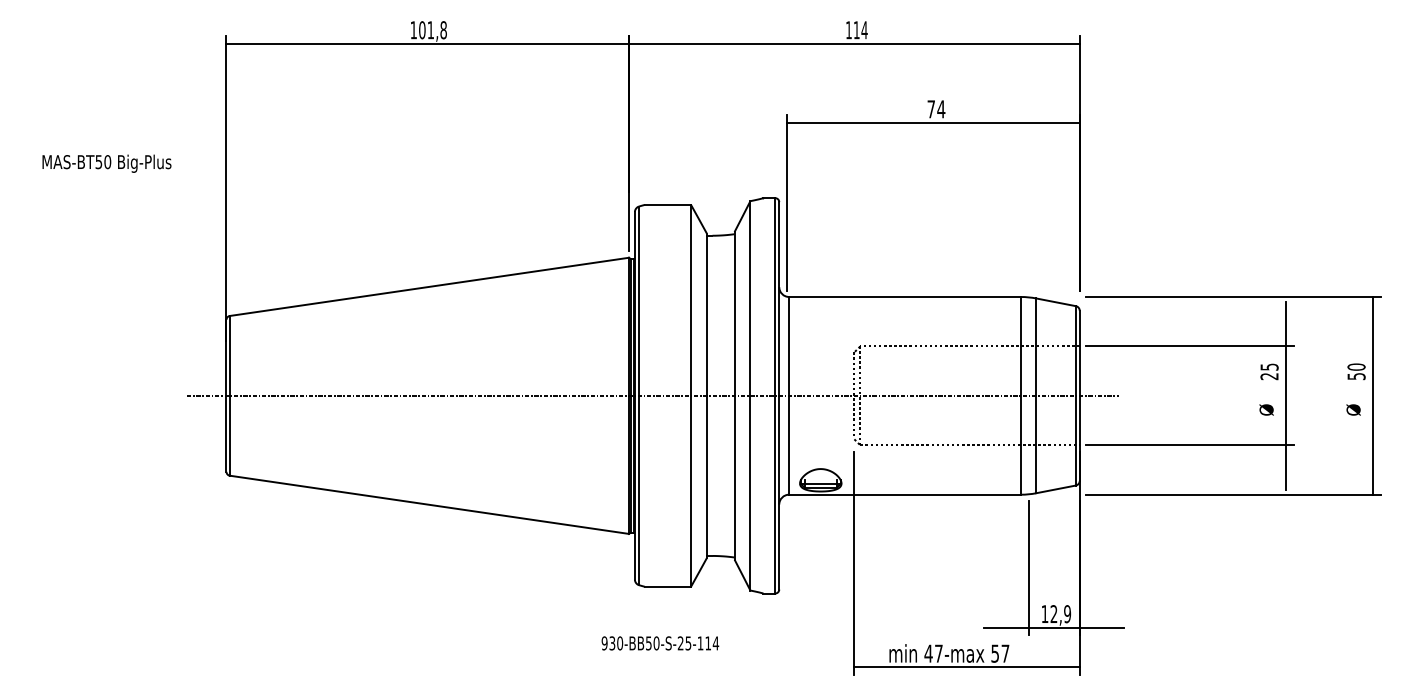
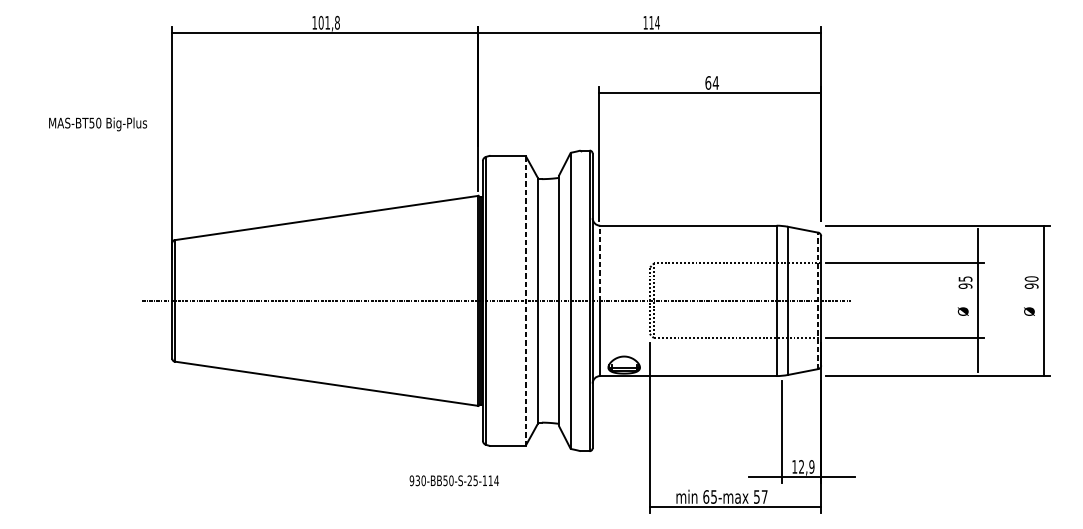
text: (931, 109) -> (708, 83), 74 -> 64
text: (106, 163) -> (97, 124), moved
line: (789, 345) -> (600, 262), solid -> dashed
text: (1269, 376) -> (965, 286), 25 -> 95
text: (1356, 376) -> (1031, 286), 50 -> 90
line: (691, 395) -> (525, 300), solid -> dashed
line: (1075, 395) -> (817, 300), solid -> dashed
text: (660, 643) -> (454, 480), moved
text: (933, 653) -> (709, 496), 47-max -> 65-max

